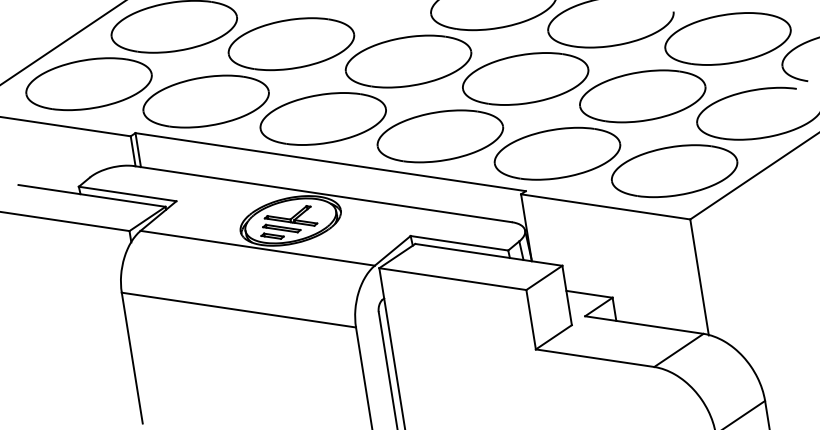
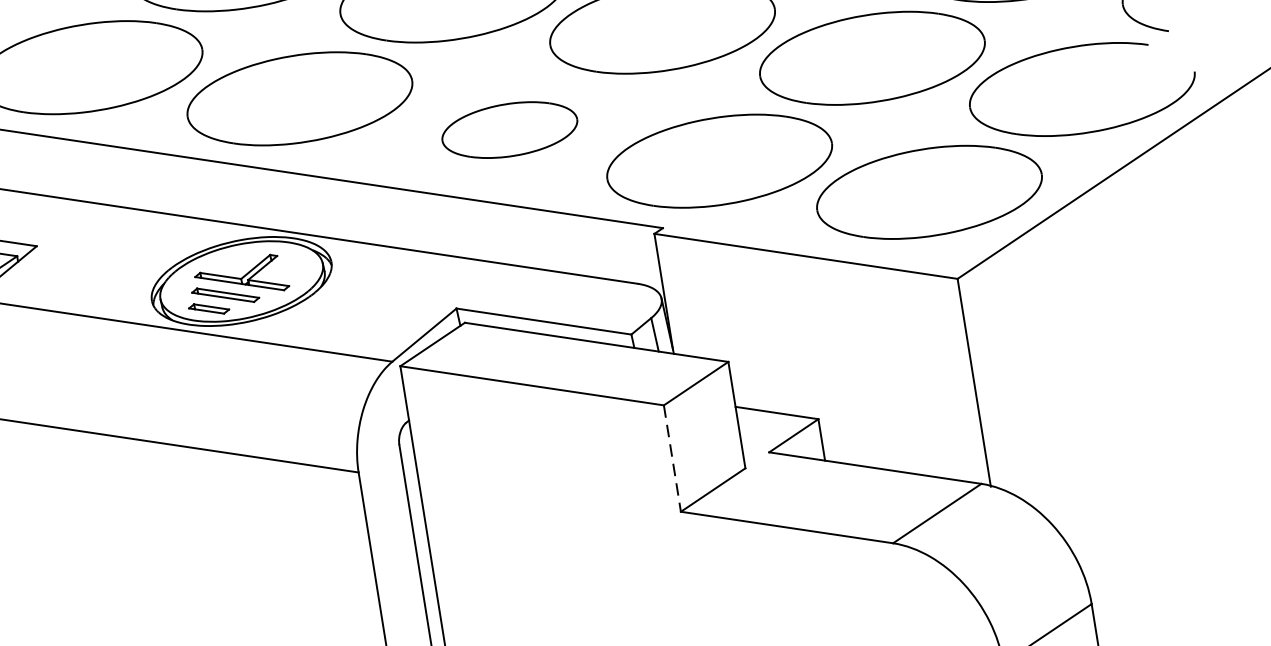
part: (440, 136) -> (509, 130), size x0.6
line: (531, 320) -> (673, 459), solid -> dashed

